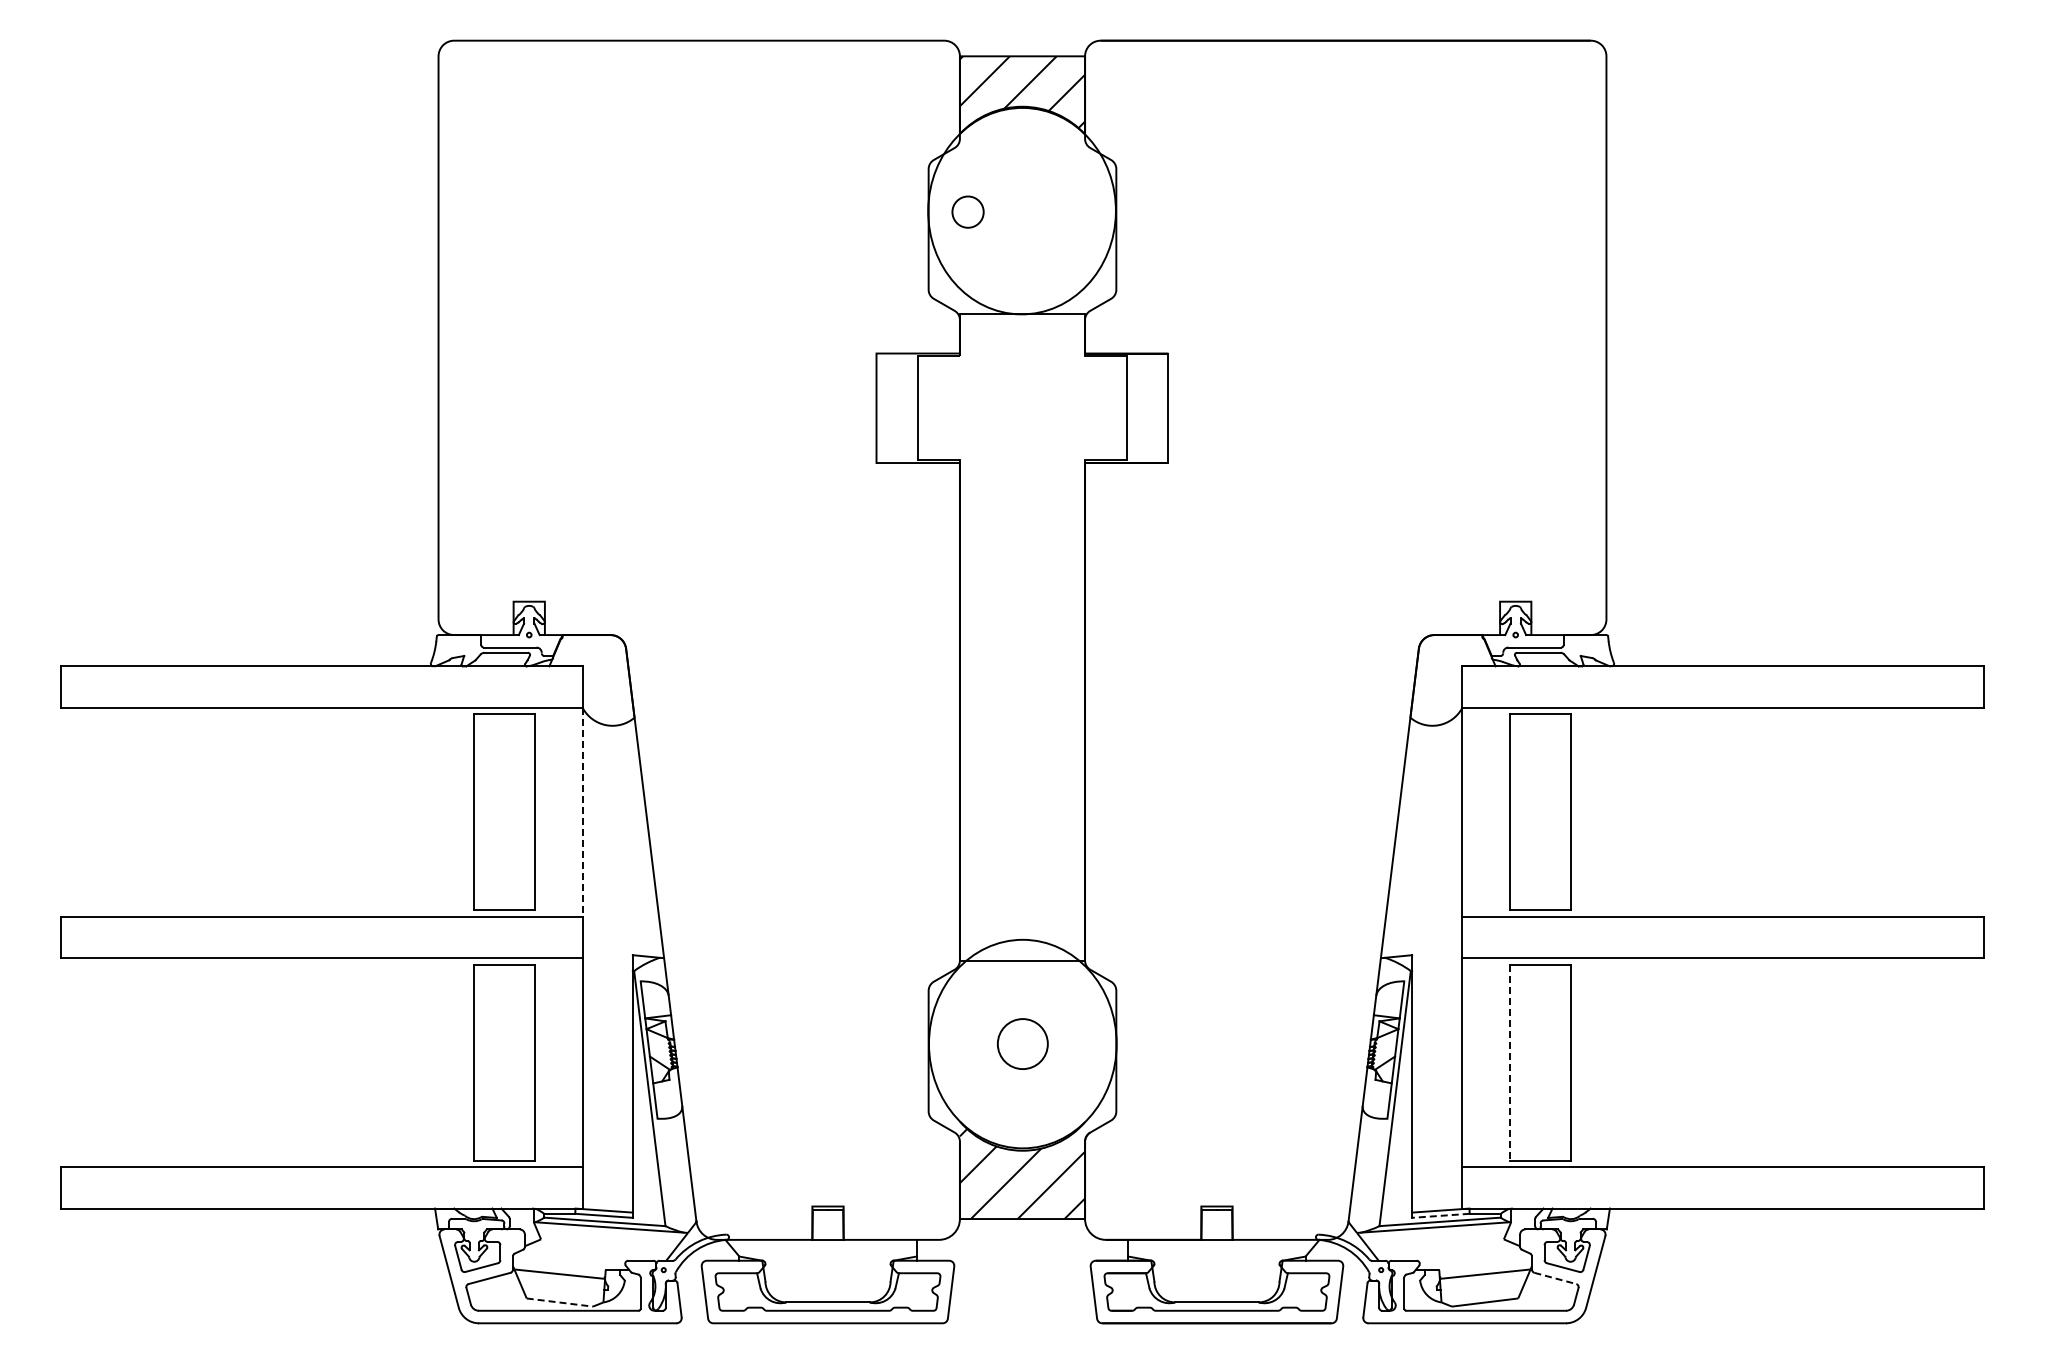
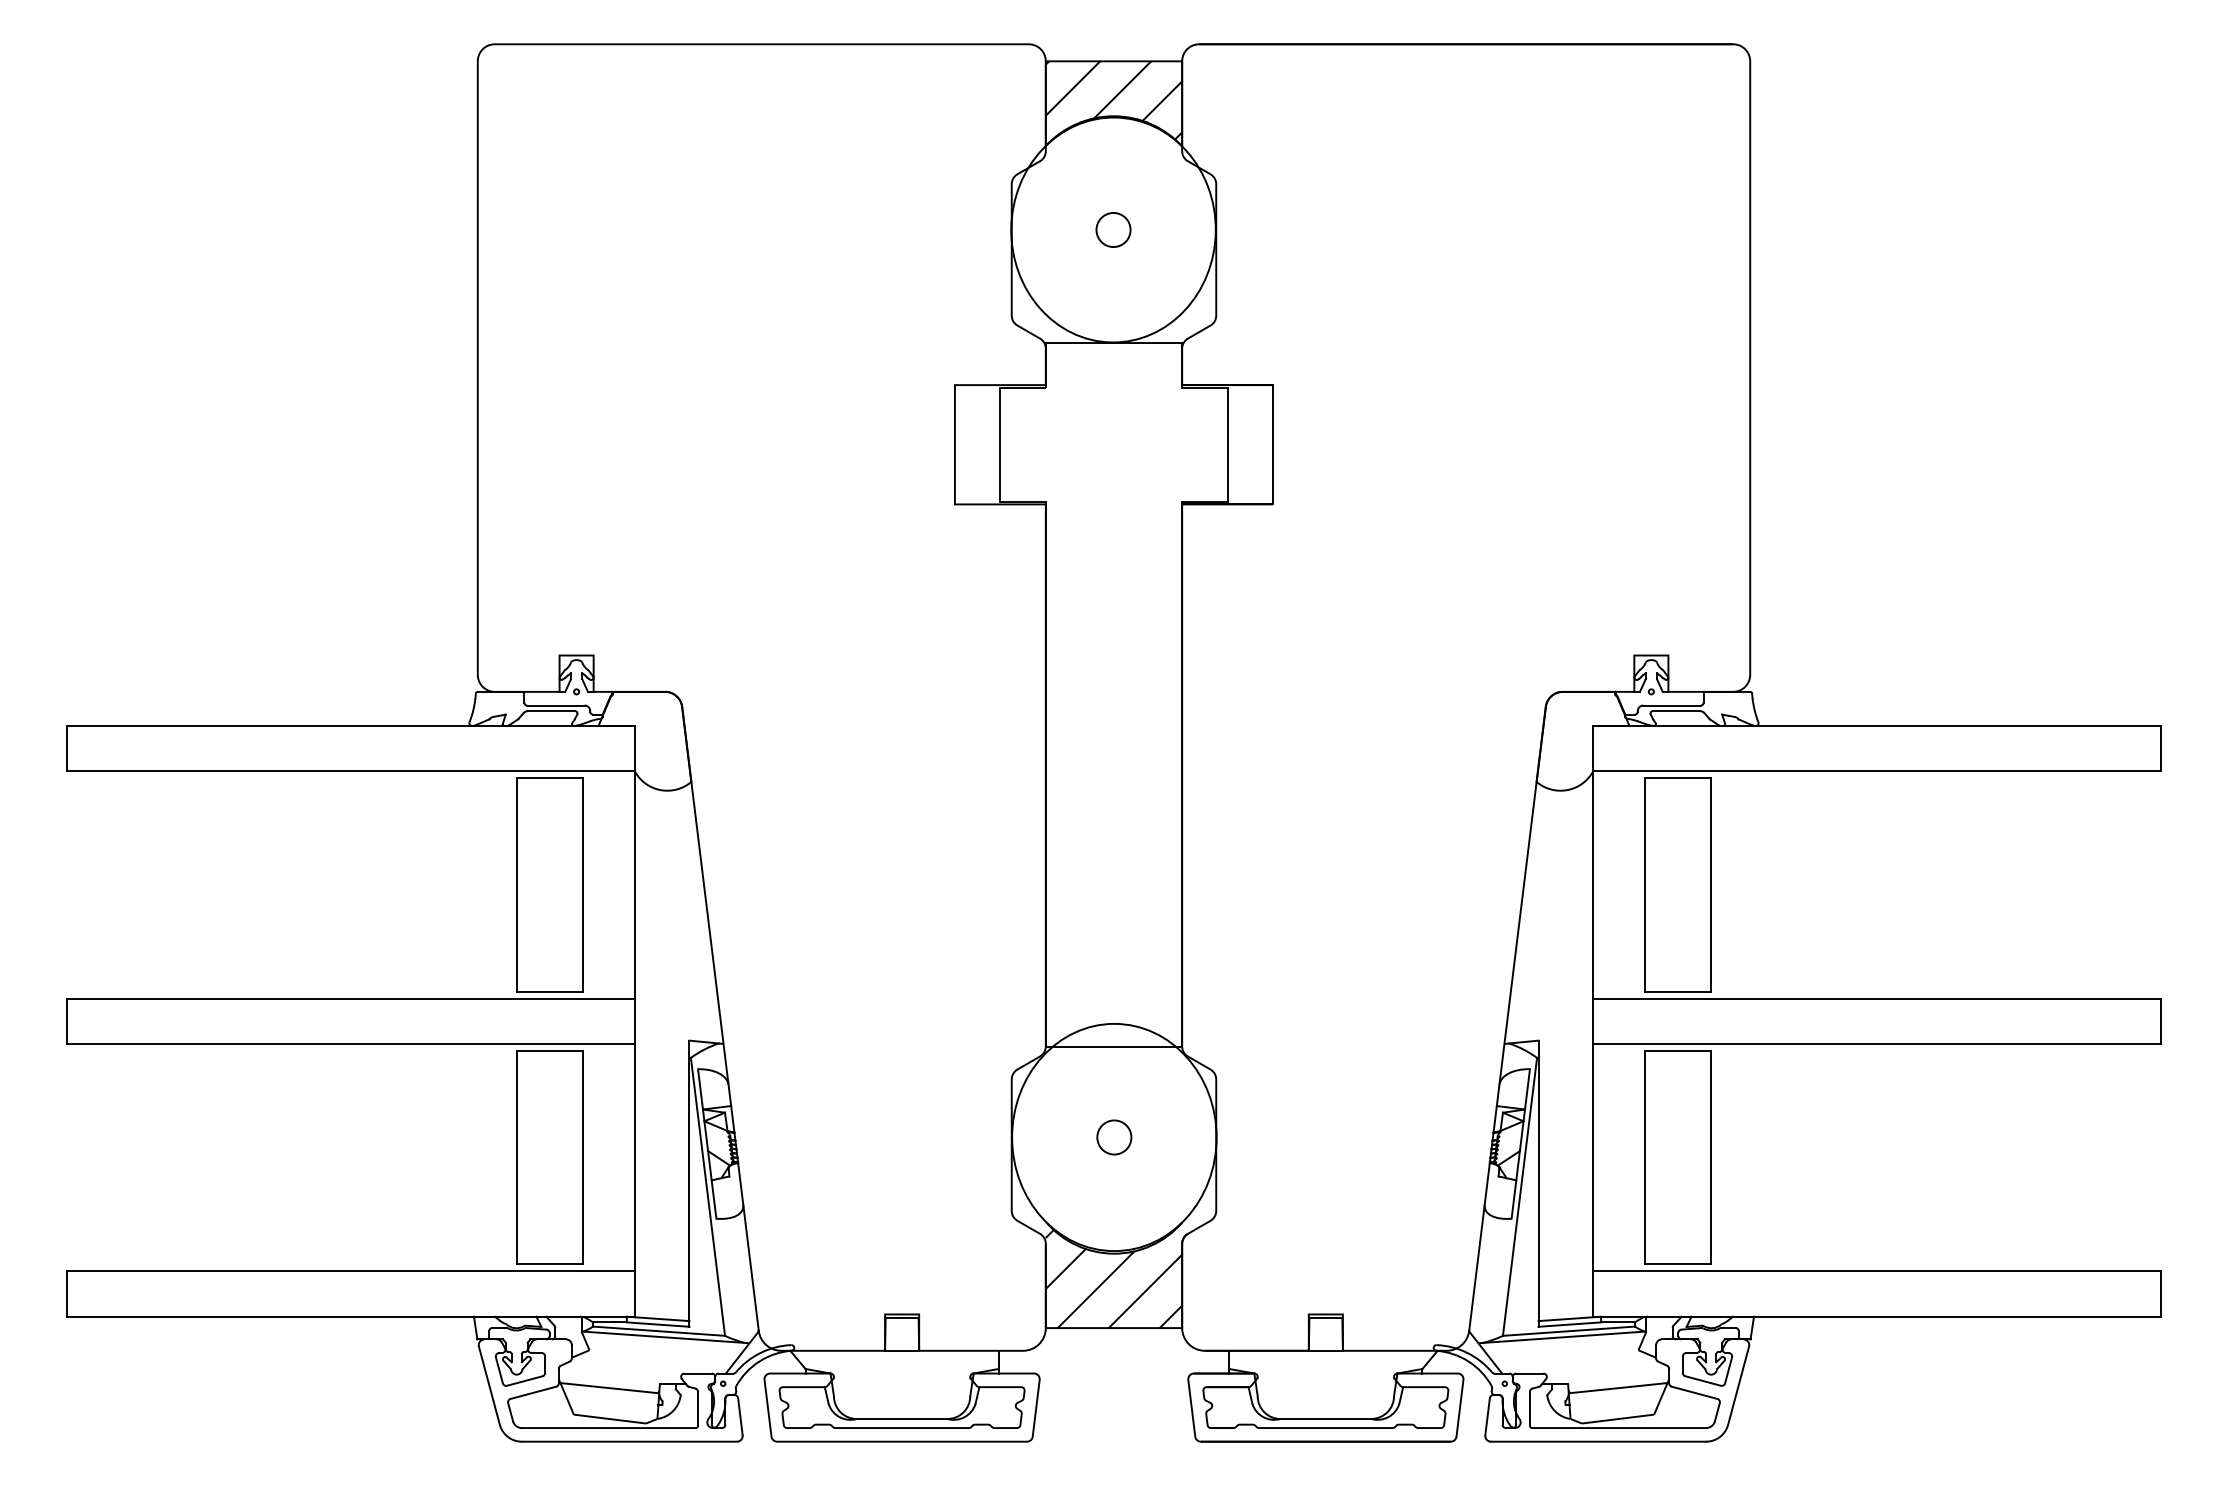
circle: (967, 211) -> (1112, 229), moved
line: (582, 812) -> (634, 885), dashed -> solid
circle: (1022, 1043) -> (1114, 1136), size x0.62
line: (1510, 1063) -> (1645, 1158), dashed -> solid
line: (1440, 1215) -> (1569, 1324), dashed -> solid
line: (1555, 1278) -> (1694, 1392), dashed -> solid
line: (559, 1302) -> (609, 1419), dashed -> solid

